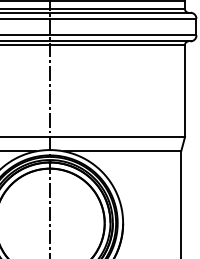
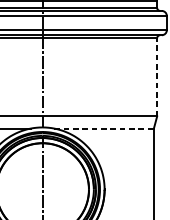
line: (185, 90) -> (157, 76), solid -> dashed
line: (122, 151) -> (104, 128), solid -> dashed

